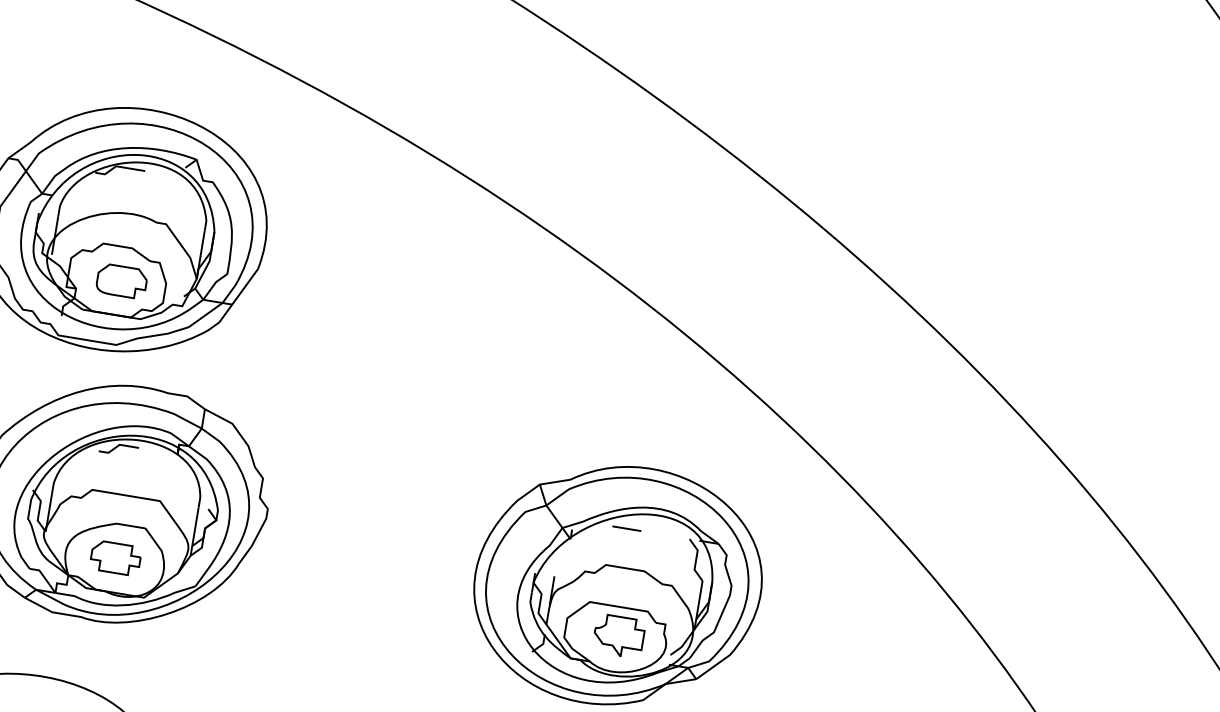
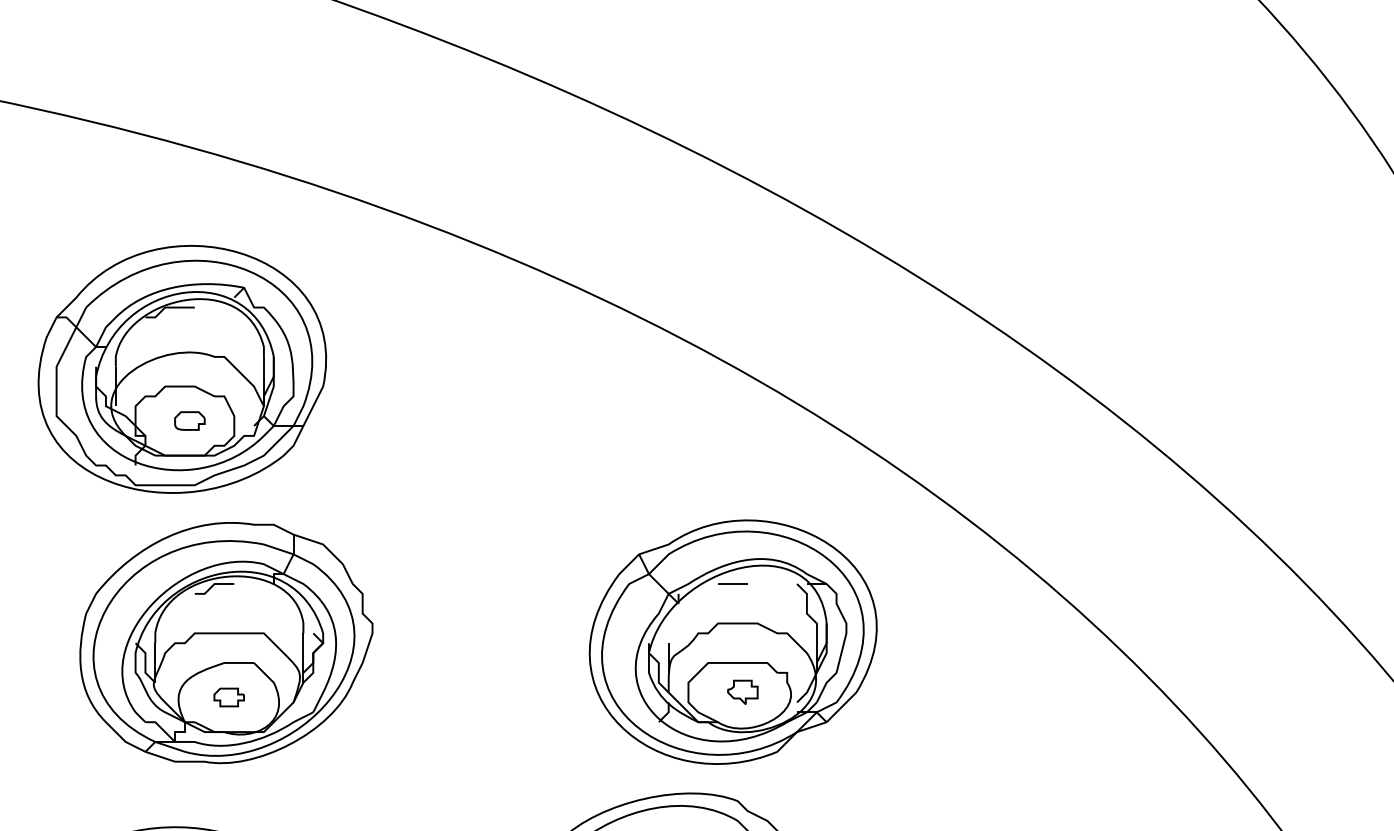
part: (121, 280) -> (189, 420), size x0.6
part: (114, 558) -> (228, 697), size x0.6
part: (618, 636) -> (742, 692), size x0.6

